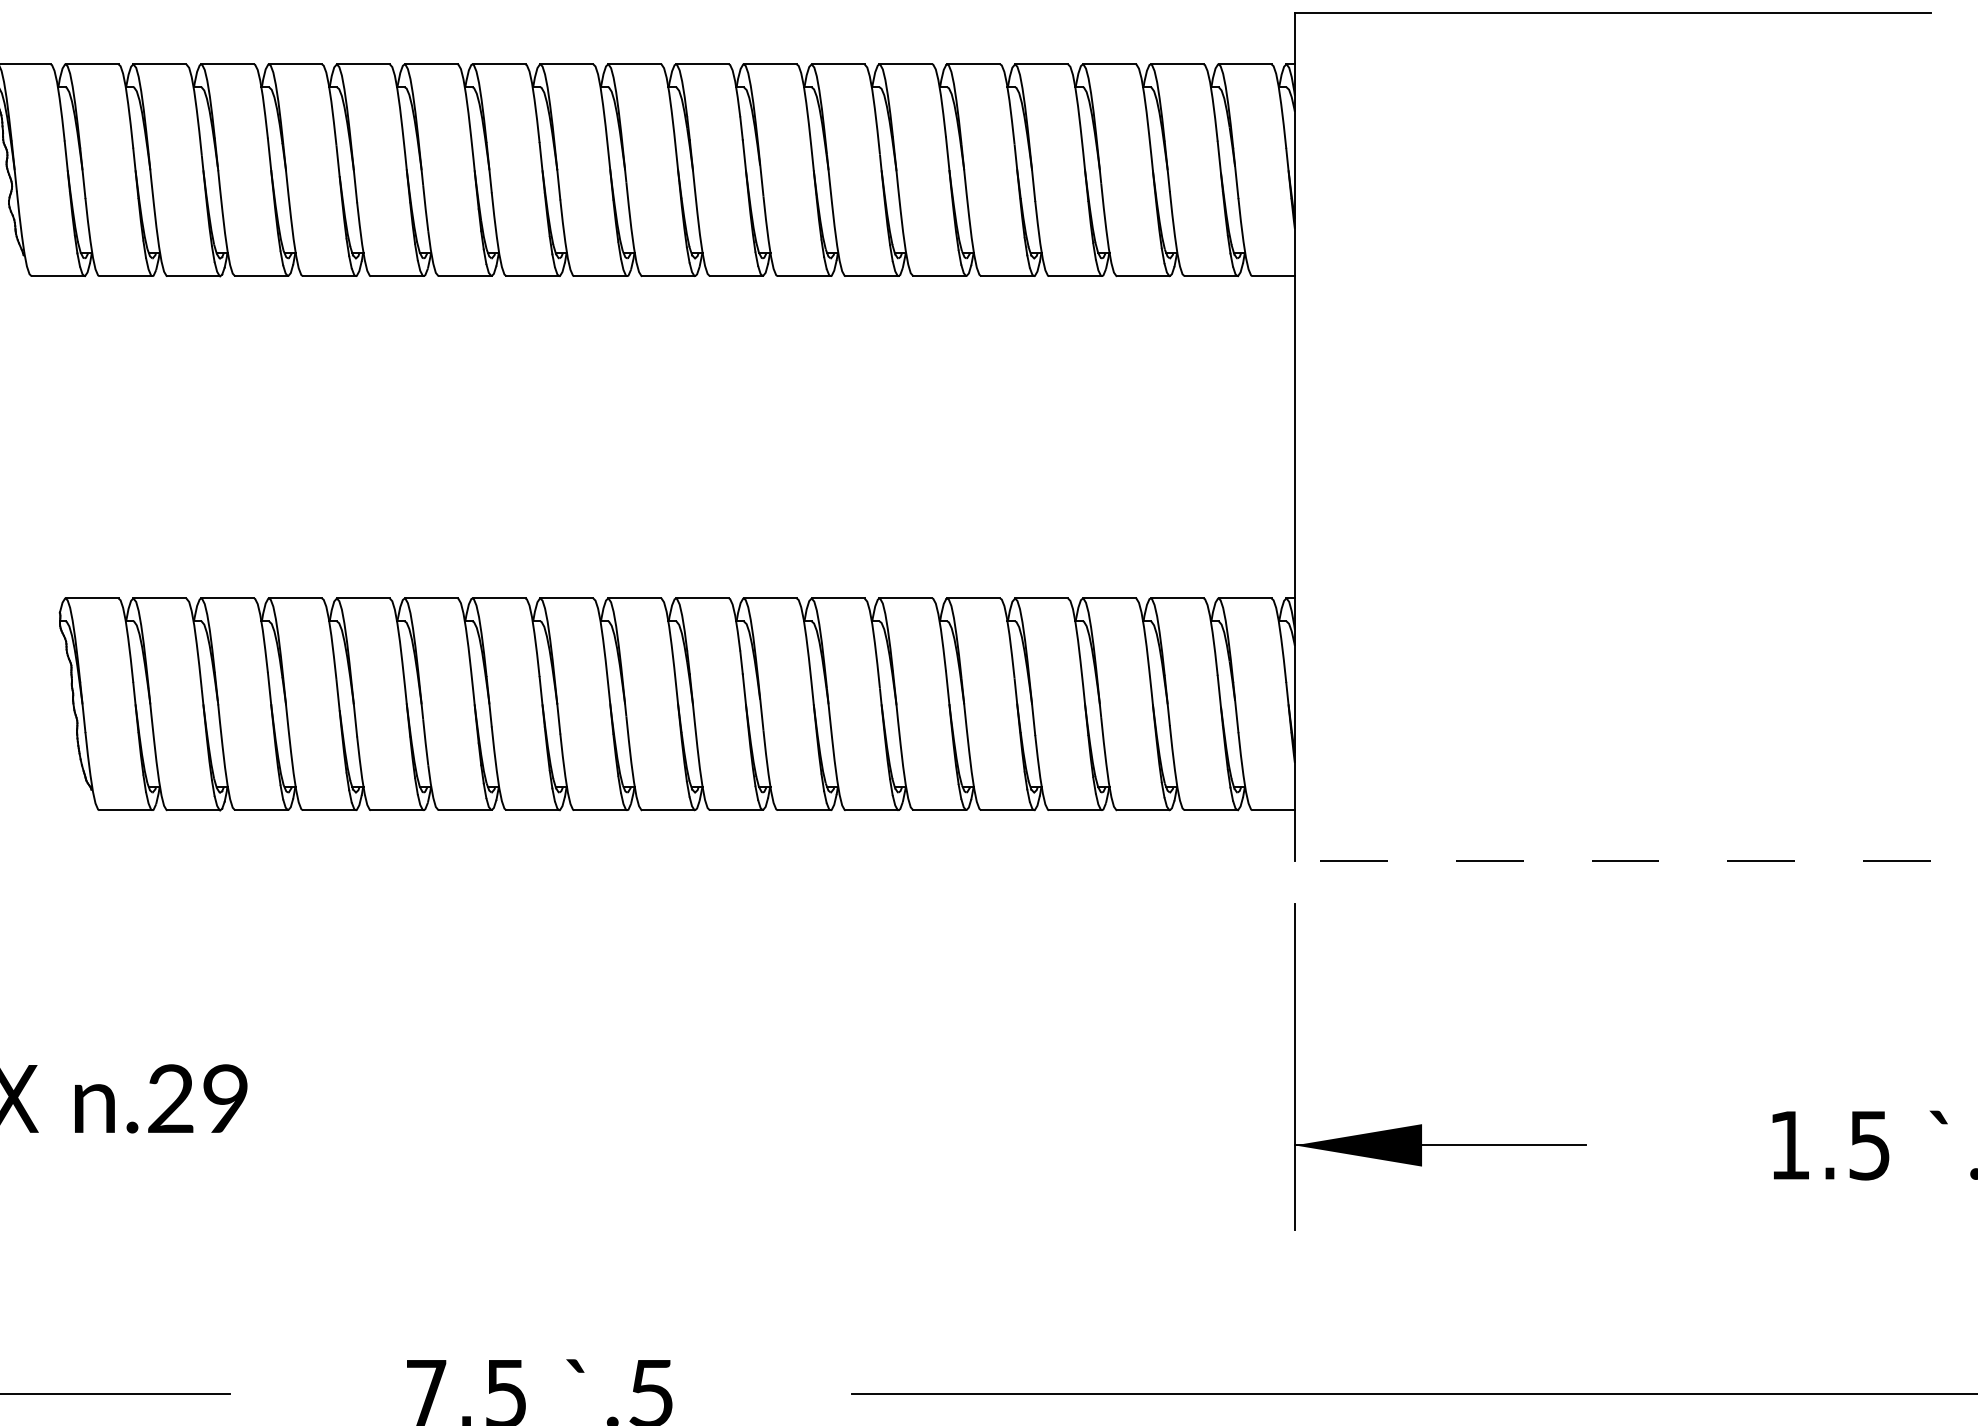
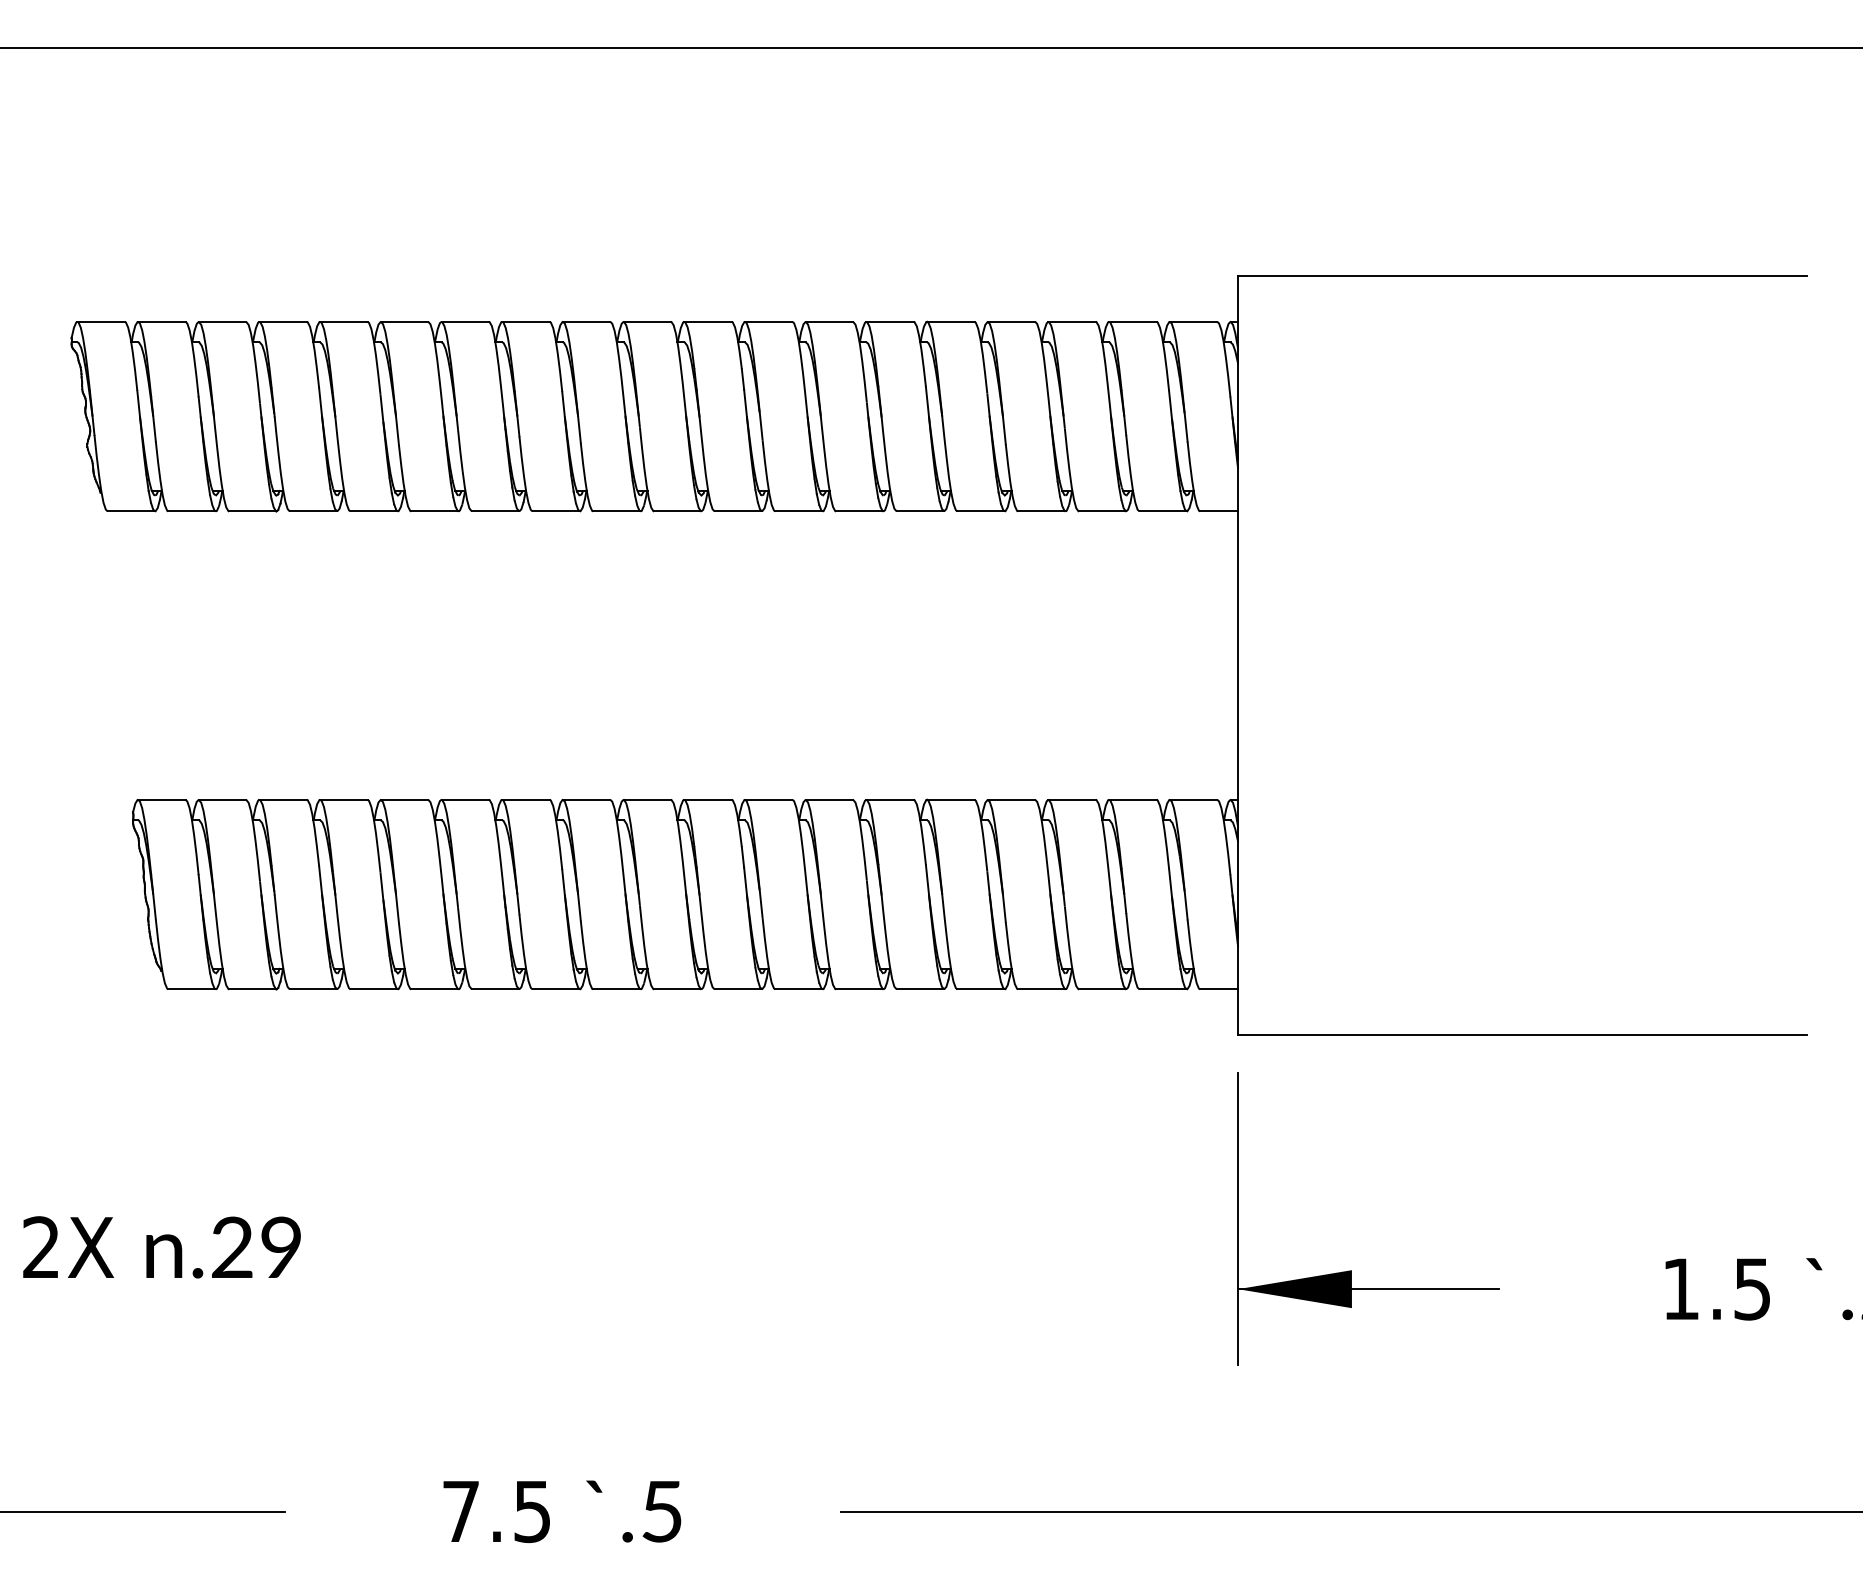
line: (1612, 860) -> (1522, 1034), dashed -> solid

